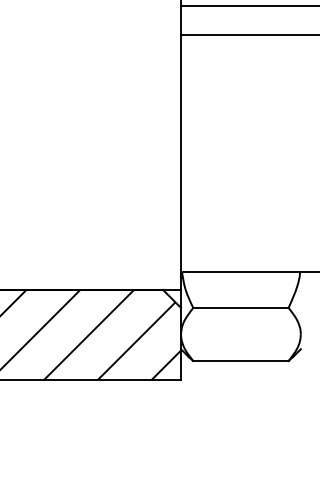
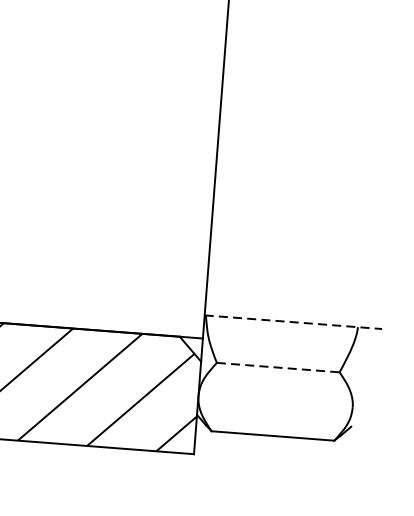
line: (249, 35) -> (316, 17), removed
line: (249, 272) -> (292, 322), solid -> dashed
line: (240, 307) -> (277, 366), solid -> dashed

